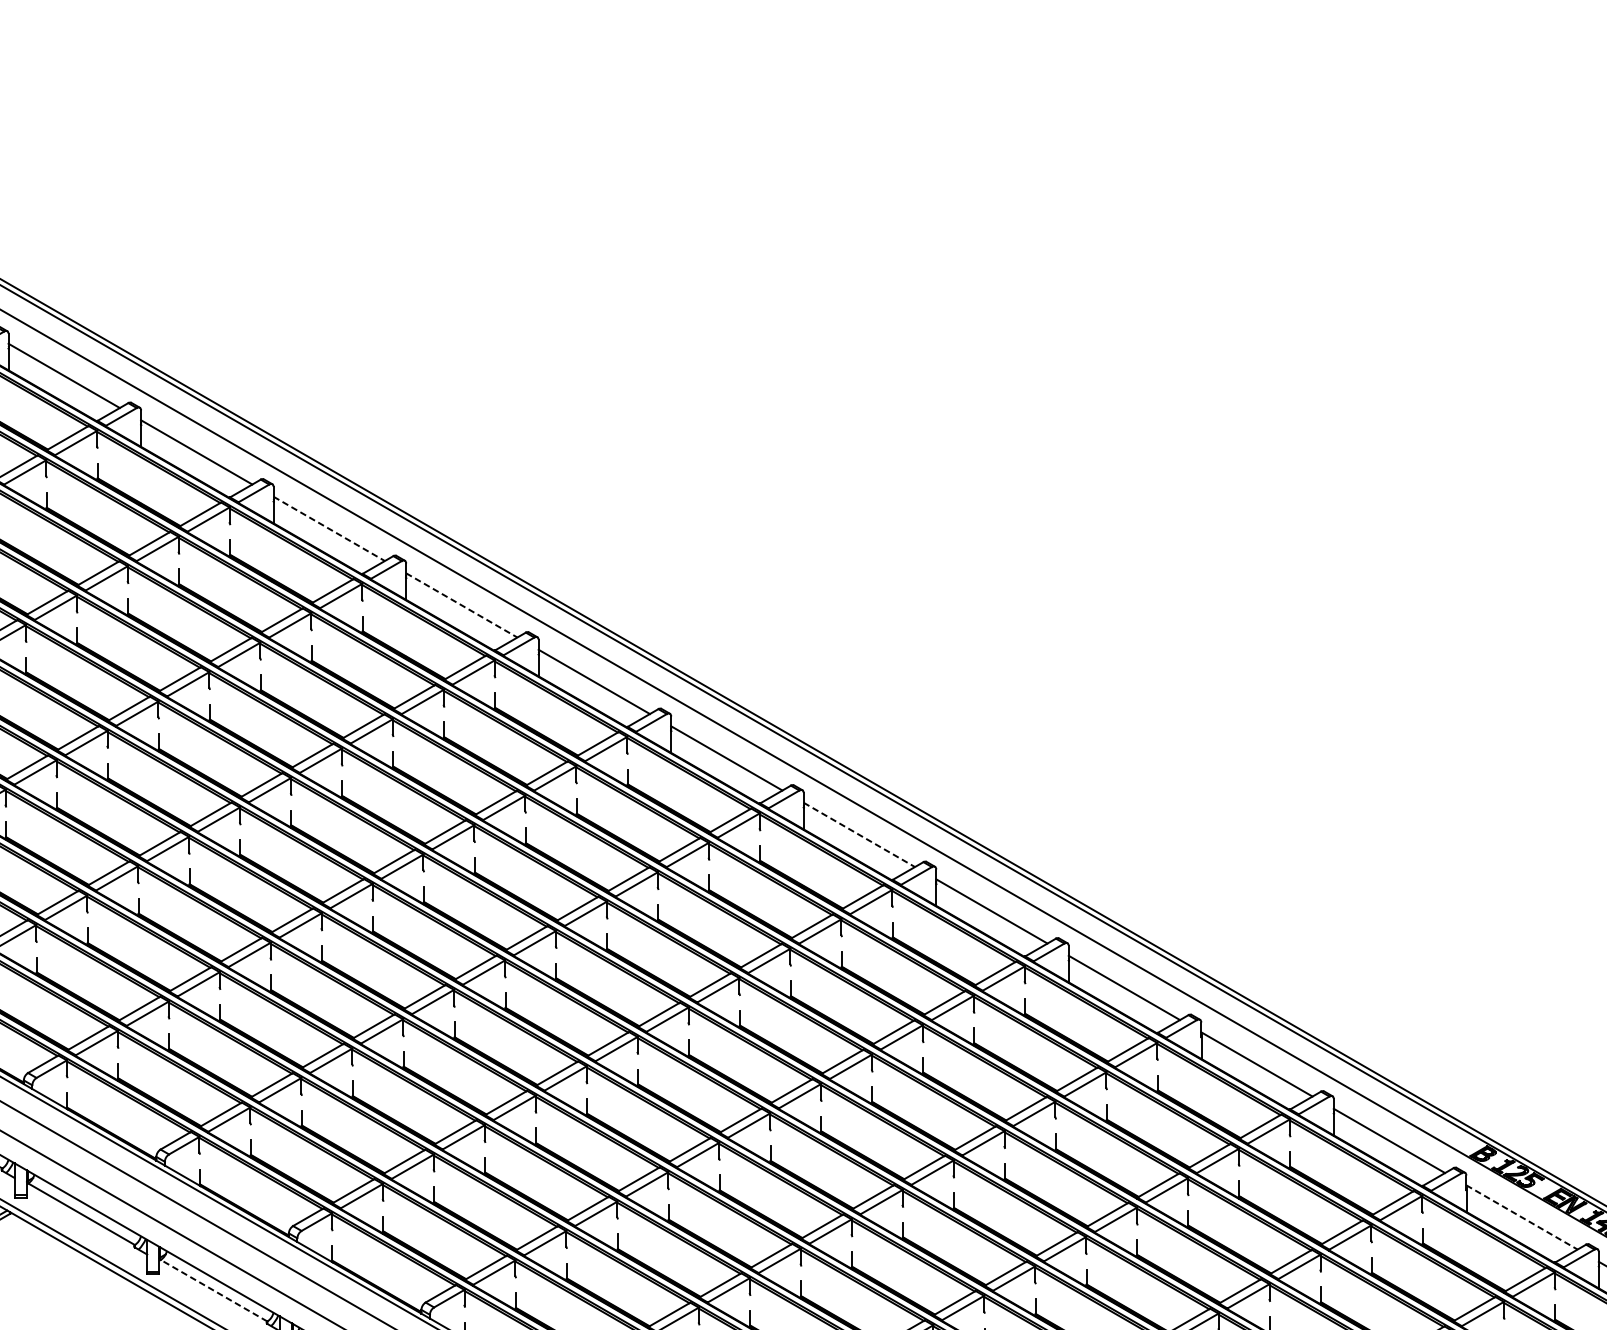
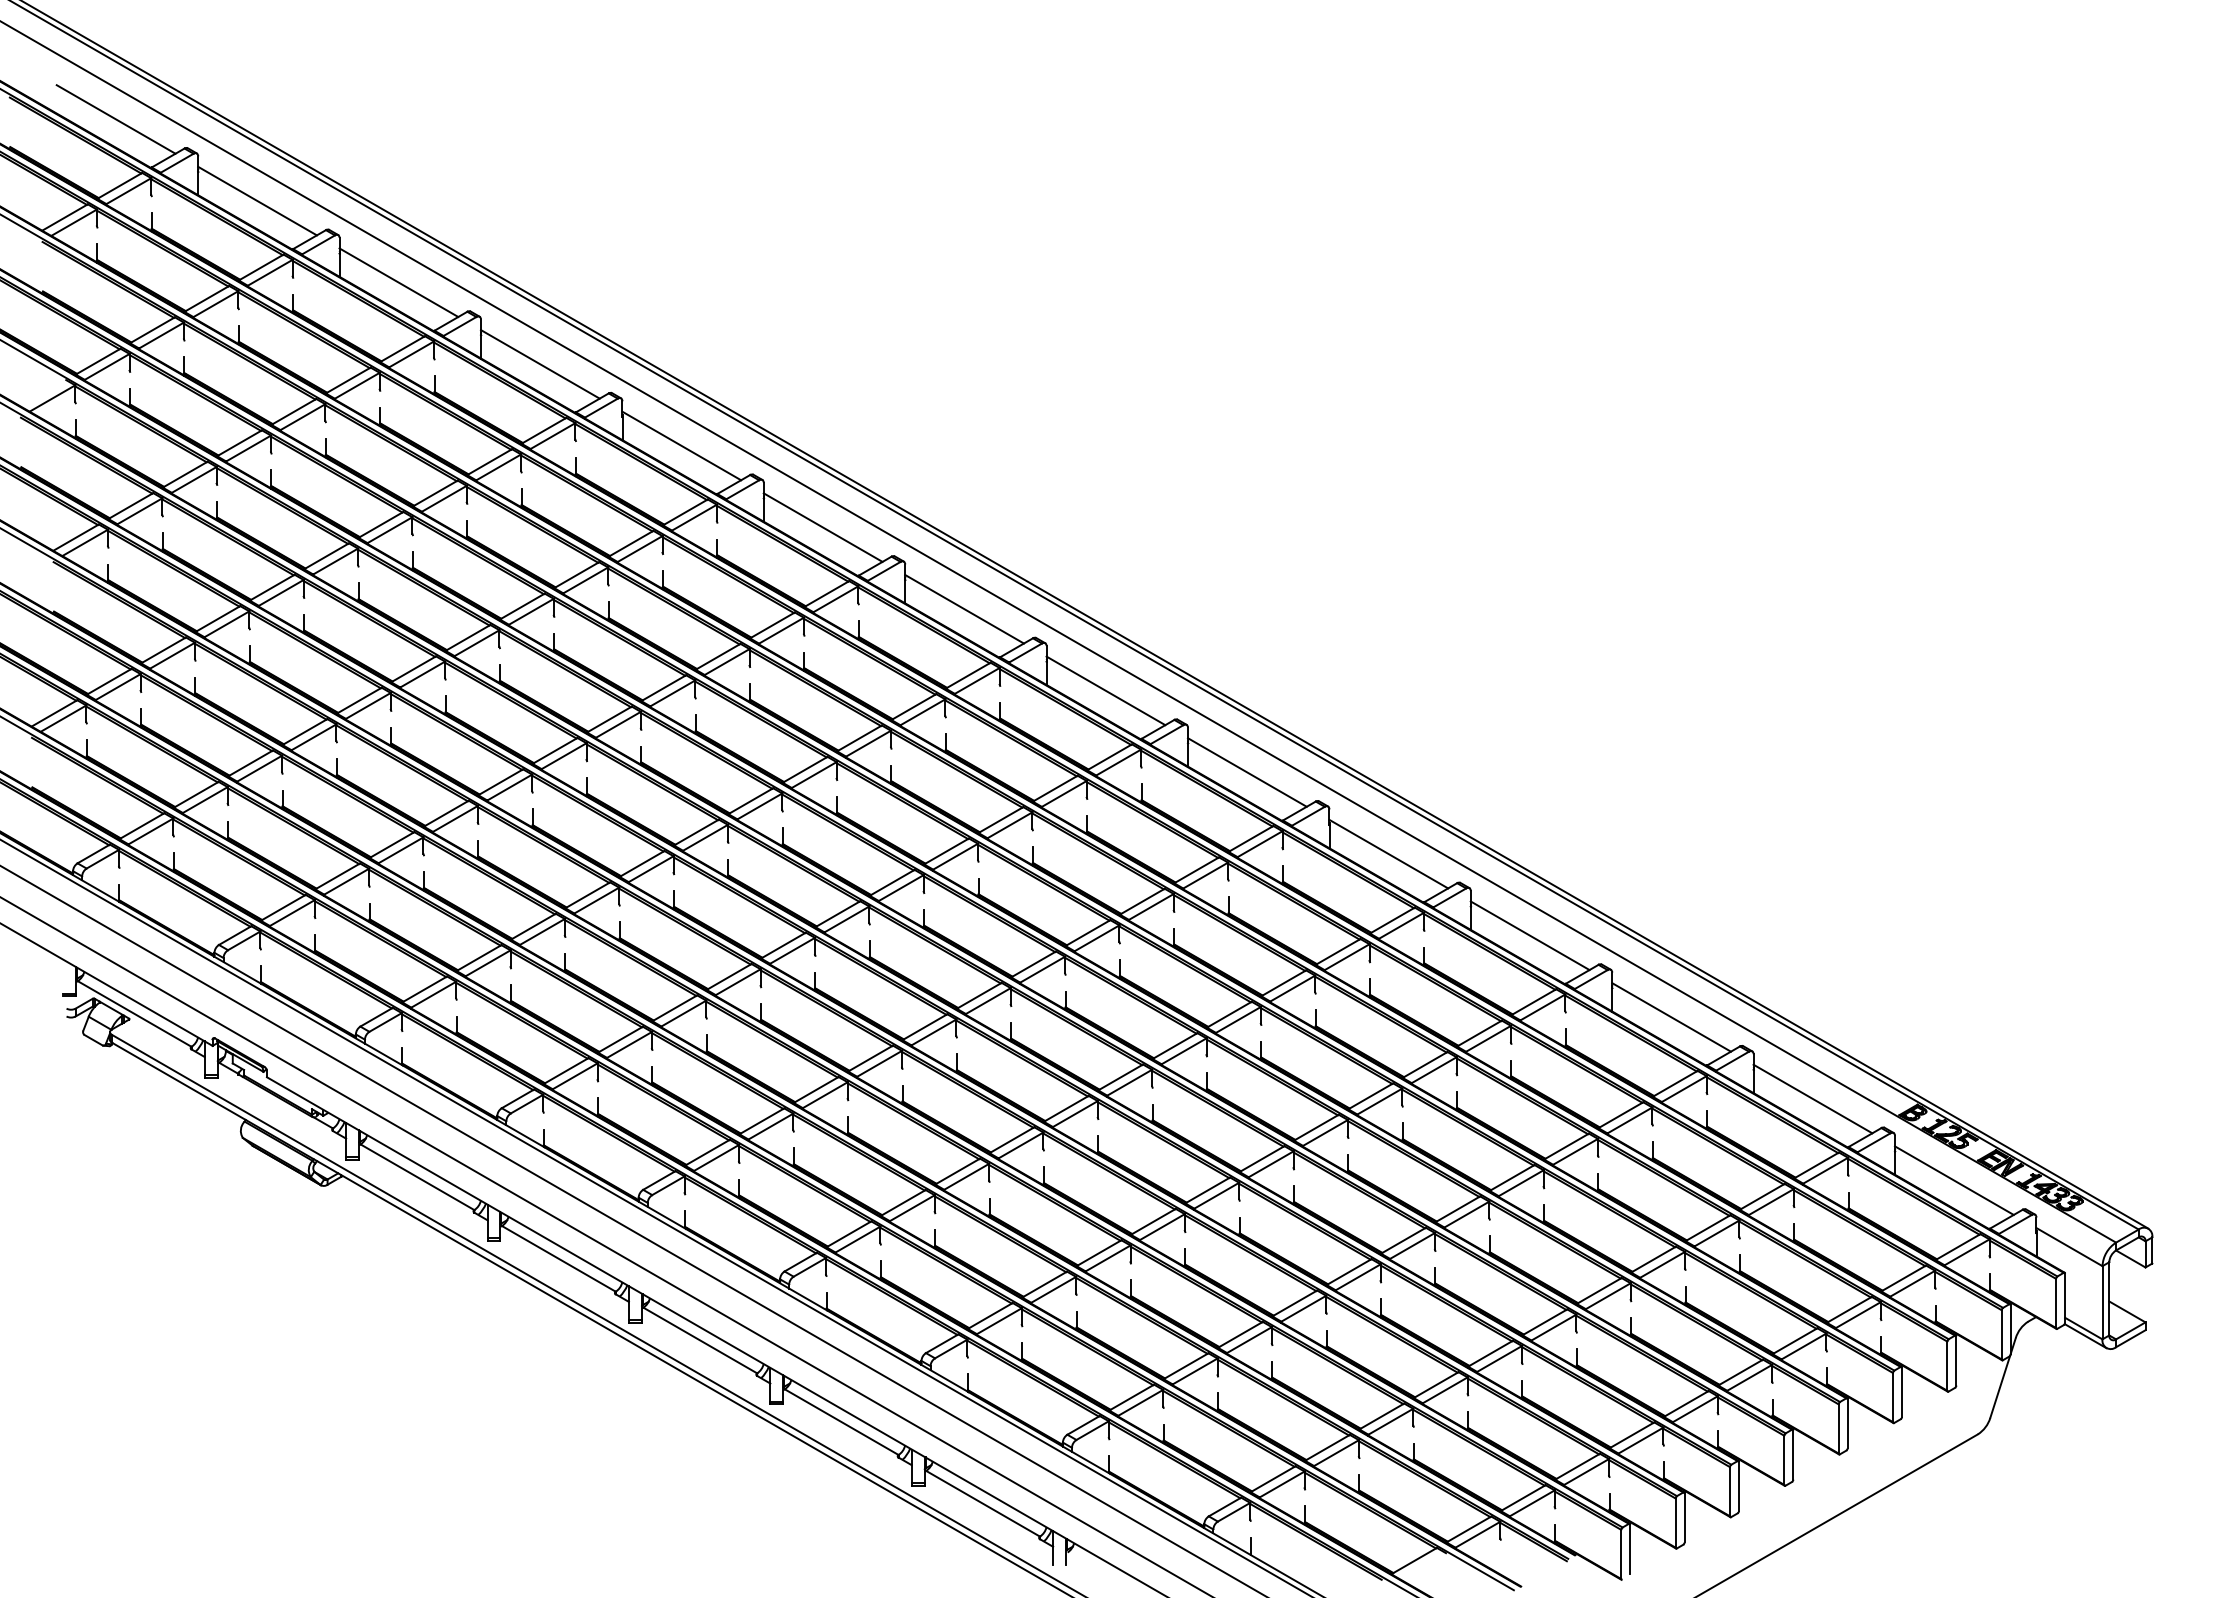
line: (329, 528) -> (681, 445), dashed -> solid
line: (462, 605) -> (823, 527), dashed -> solid
line: (859, 834) -> (1247, 772), dashed -> solid
line: (1522, 1217) -> (1954, 1180), dashed -> solid
line: (213, 1290) -> (558, 1258), dashed -> solid

